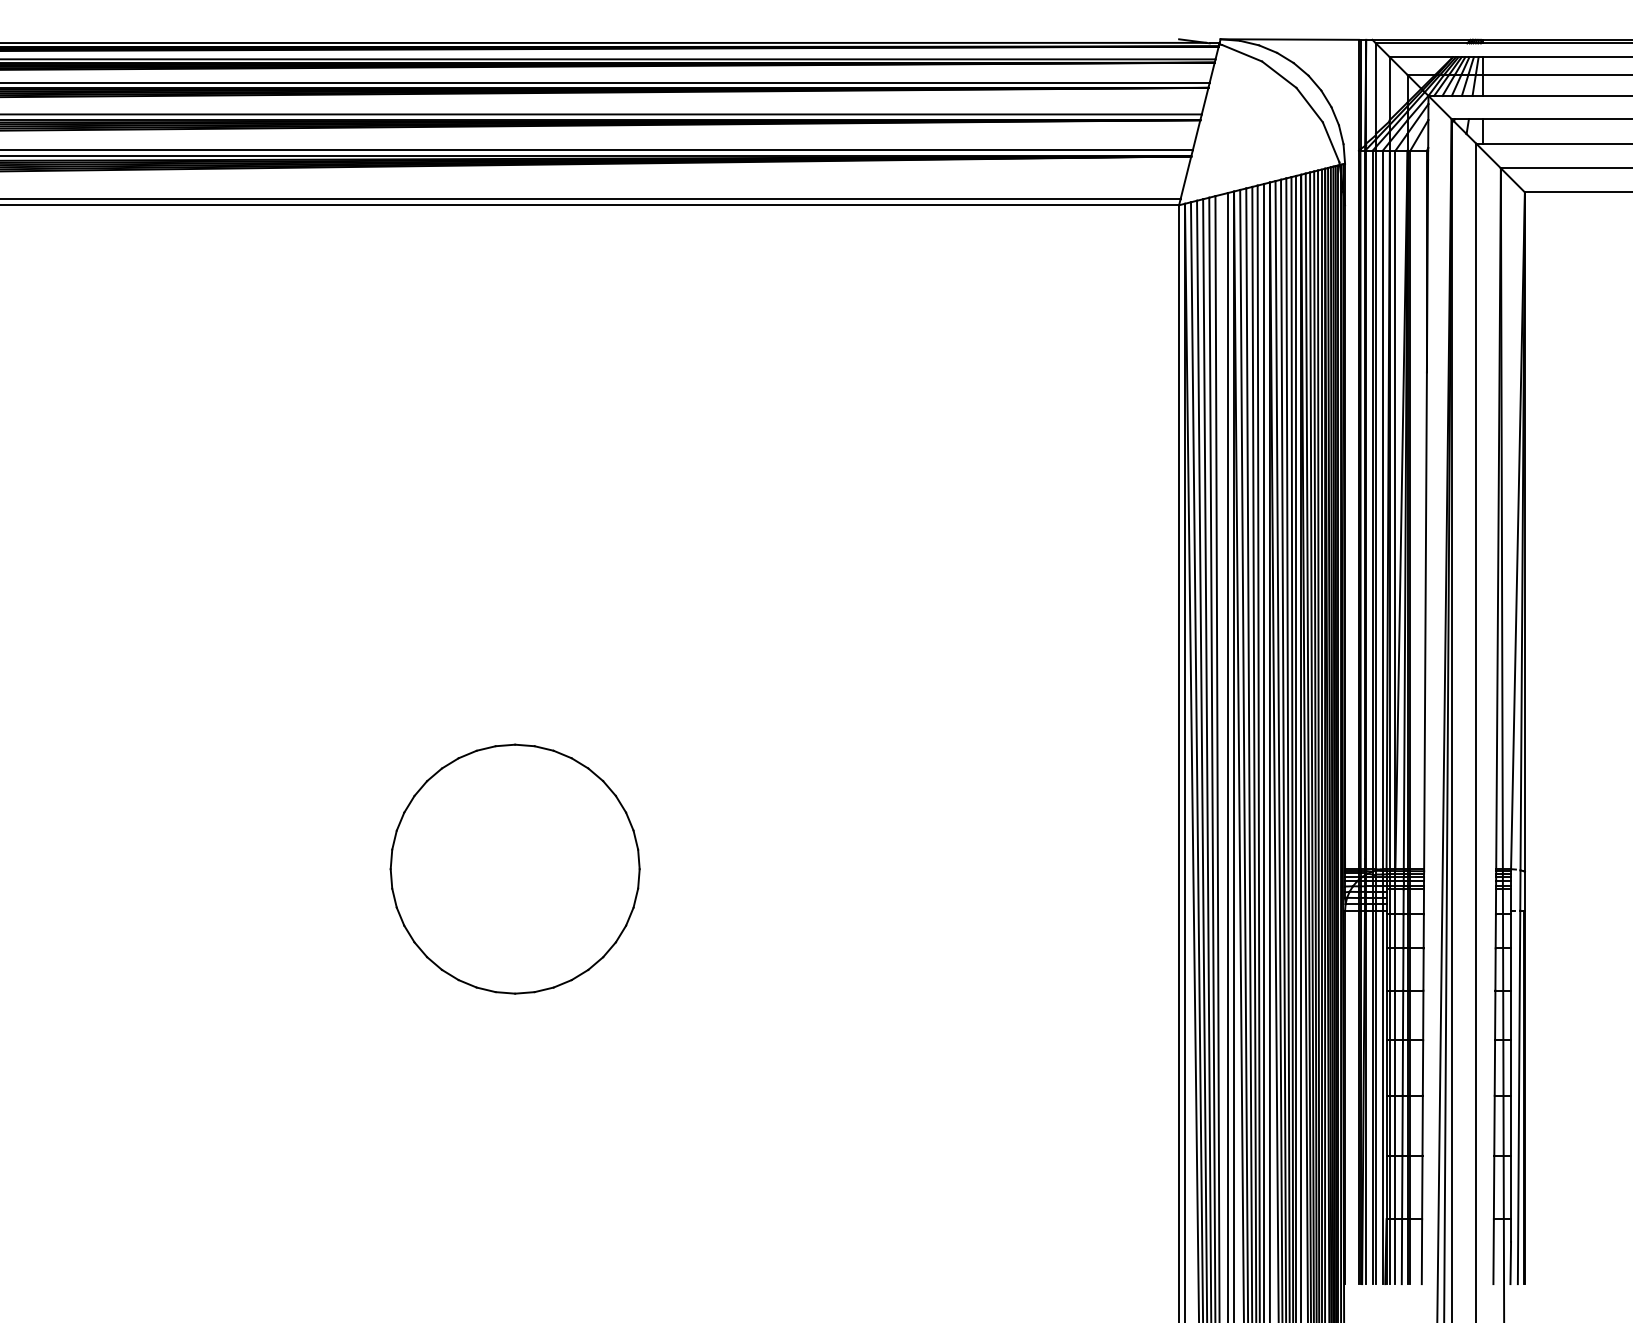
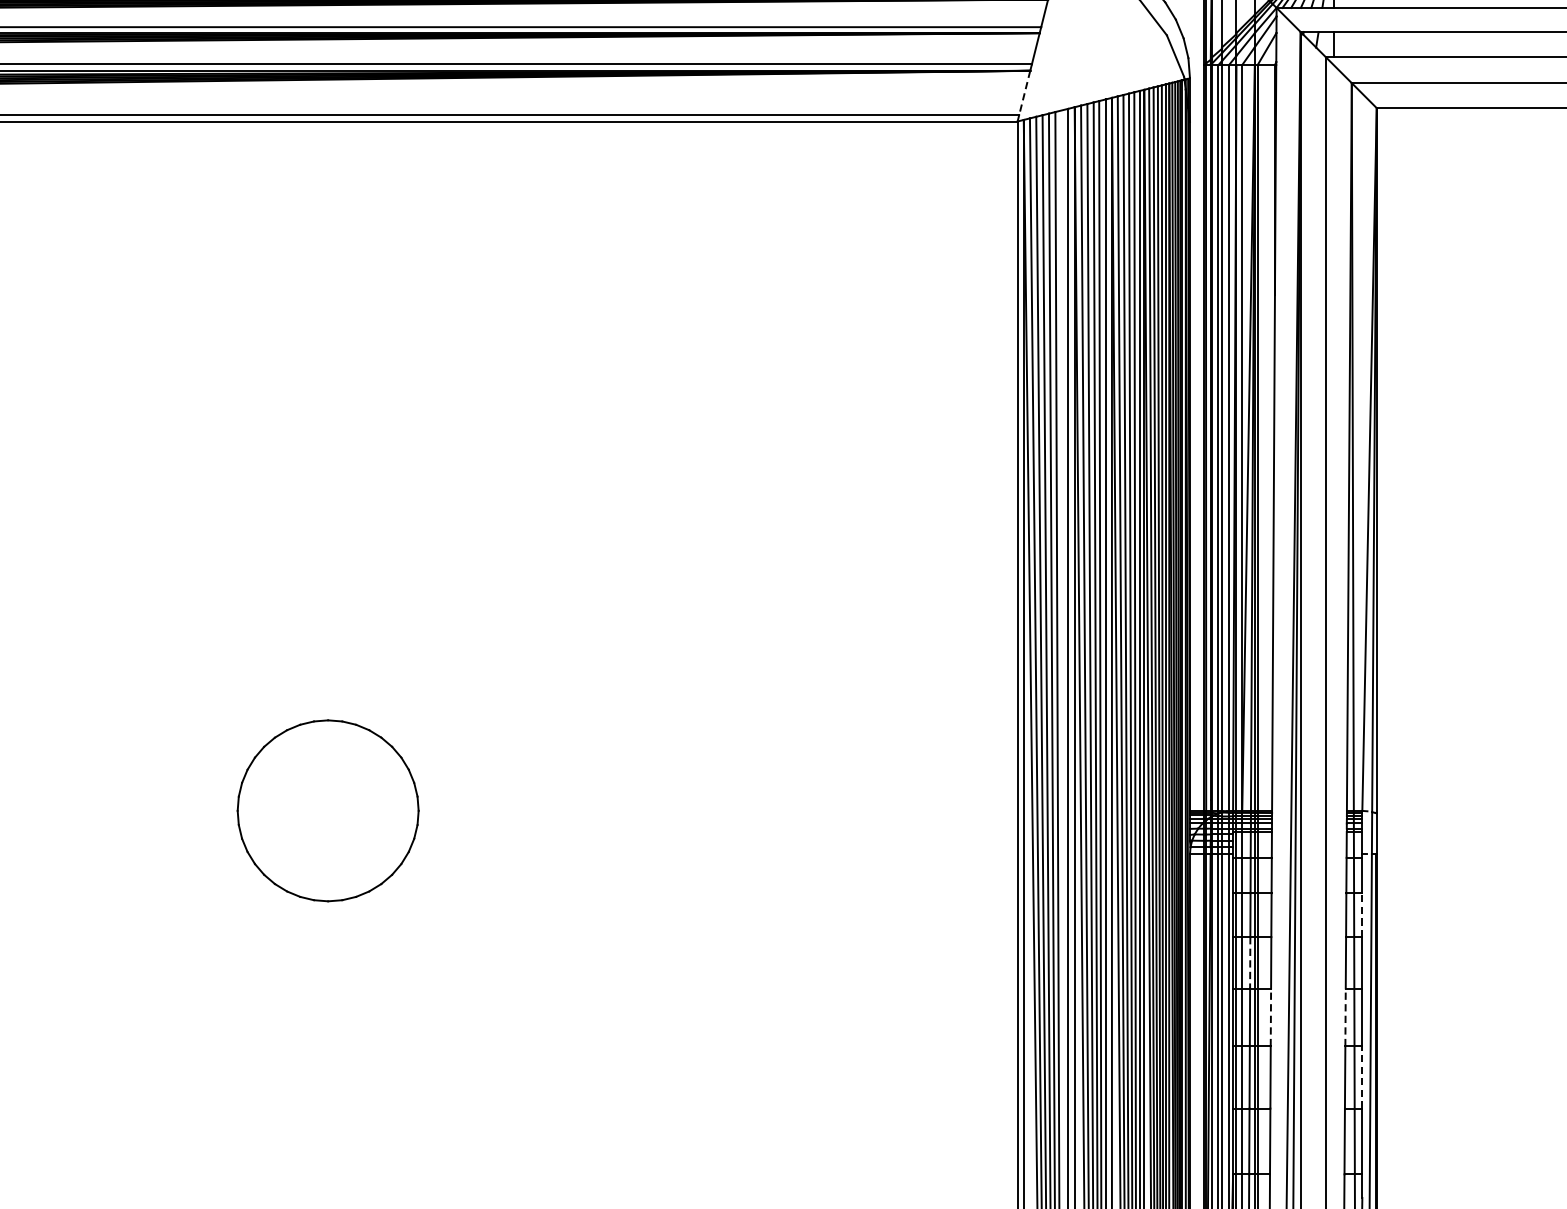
line: (1185, 178) -> (1024, 93), solid -> dashed
part: (514, 868) -> (327, 810), size x0.7
line: (1511, 969) -> (1362, 915), solid -> dashed
line: (1403, 1015) -> (1250, 962), solid -> dashed
line: (1423, 1067) -> (1271, 1016), solid -> dashed
line: (1494, 1067) -> (1345, 1016), solid -> dashed
line: (1511, 1125) -> (1362, 1077), solid -> dashed

